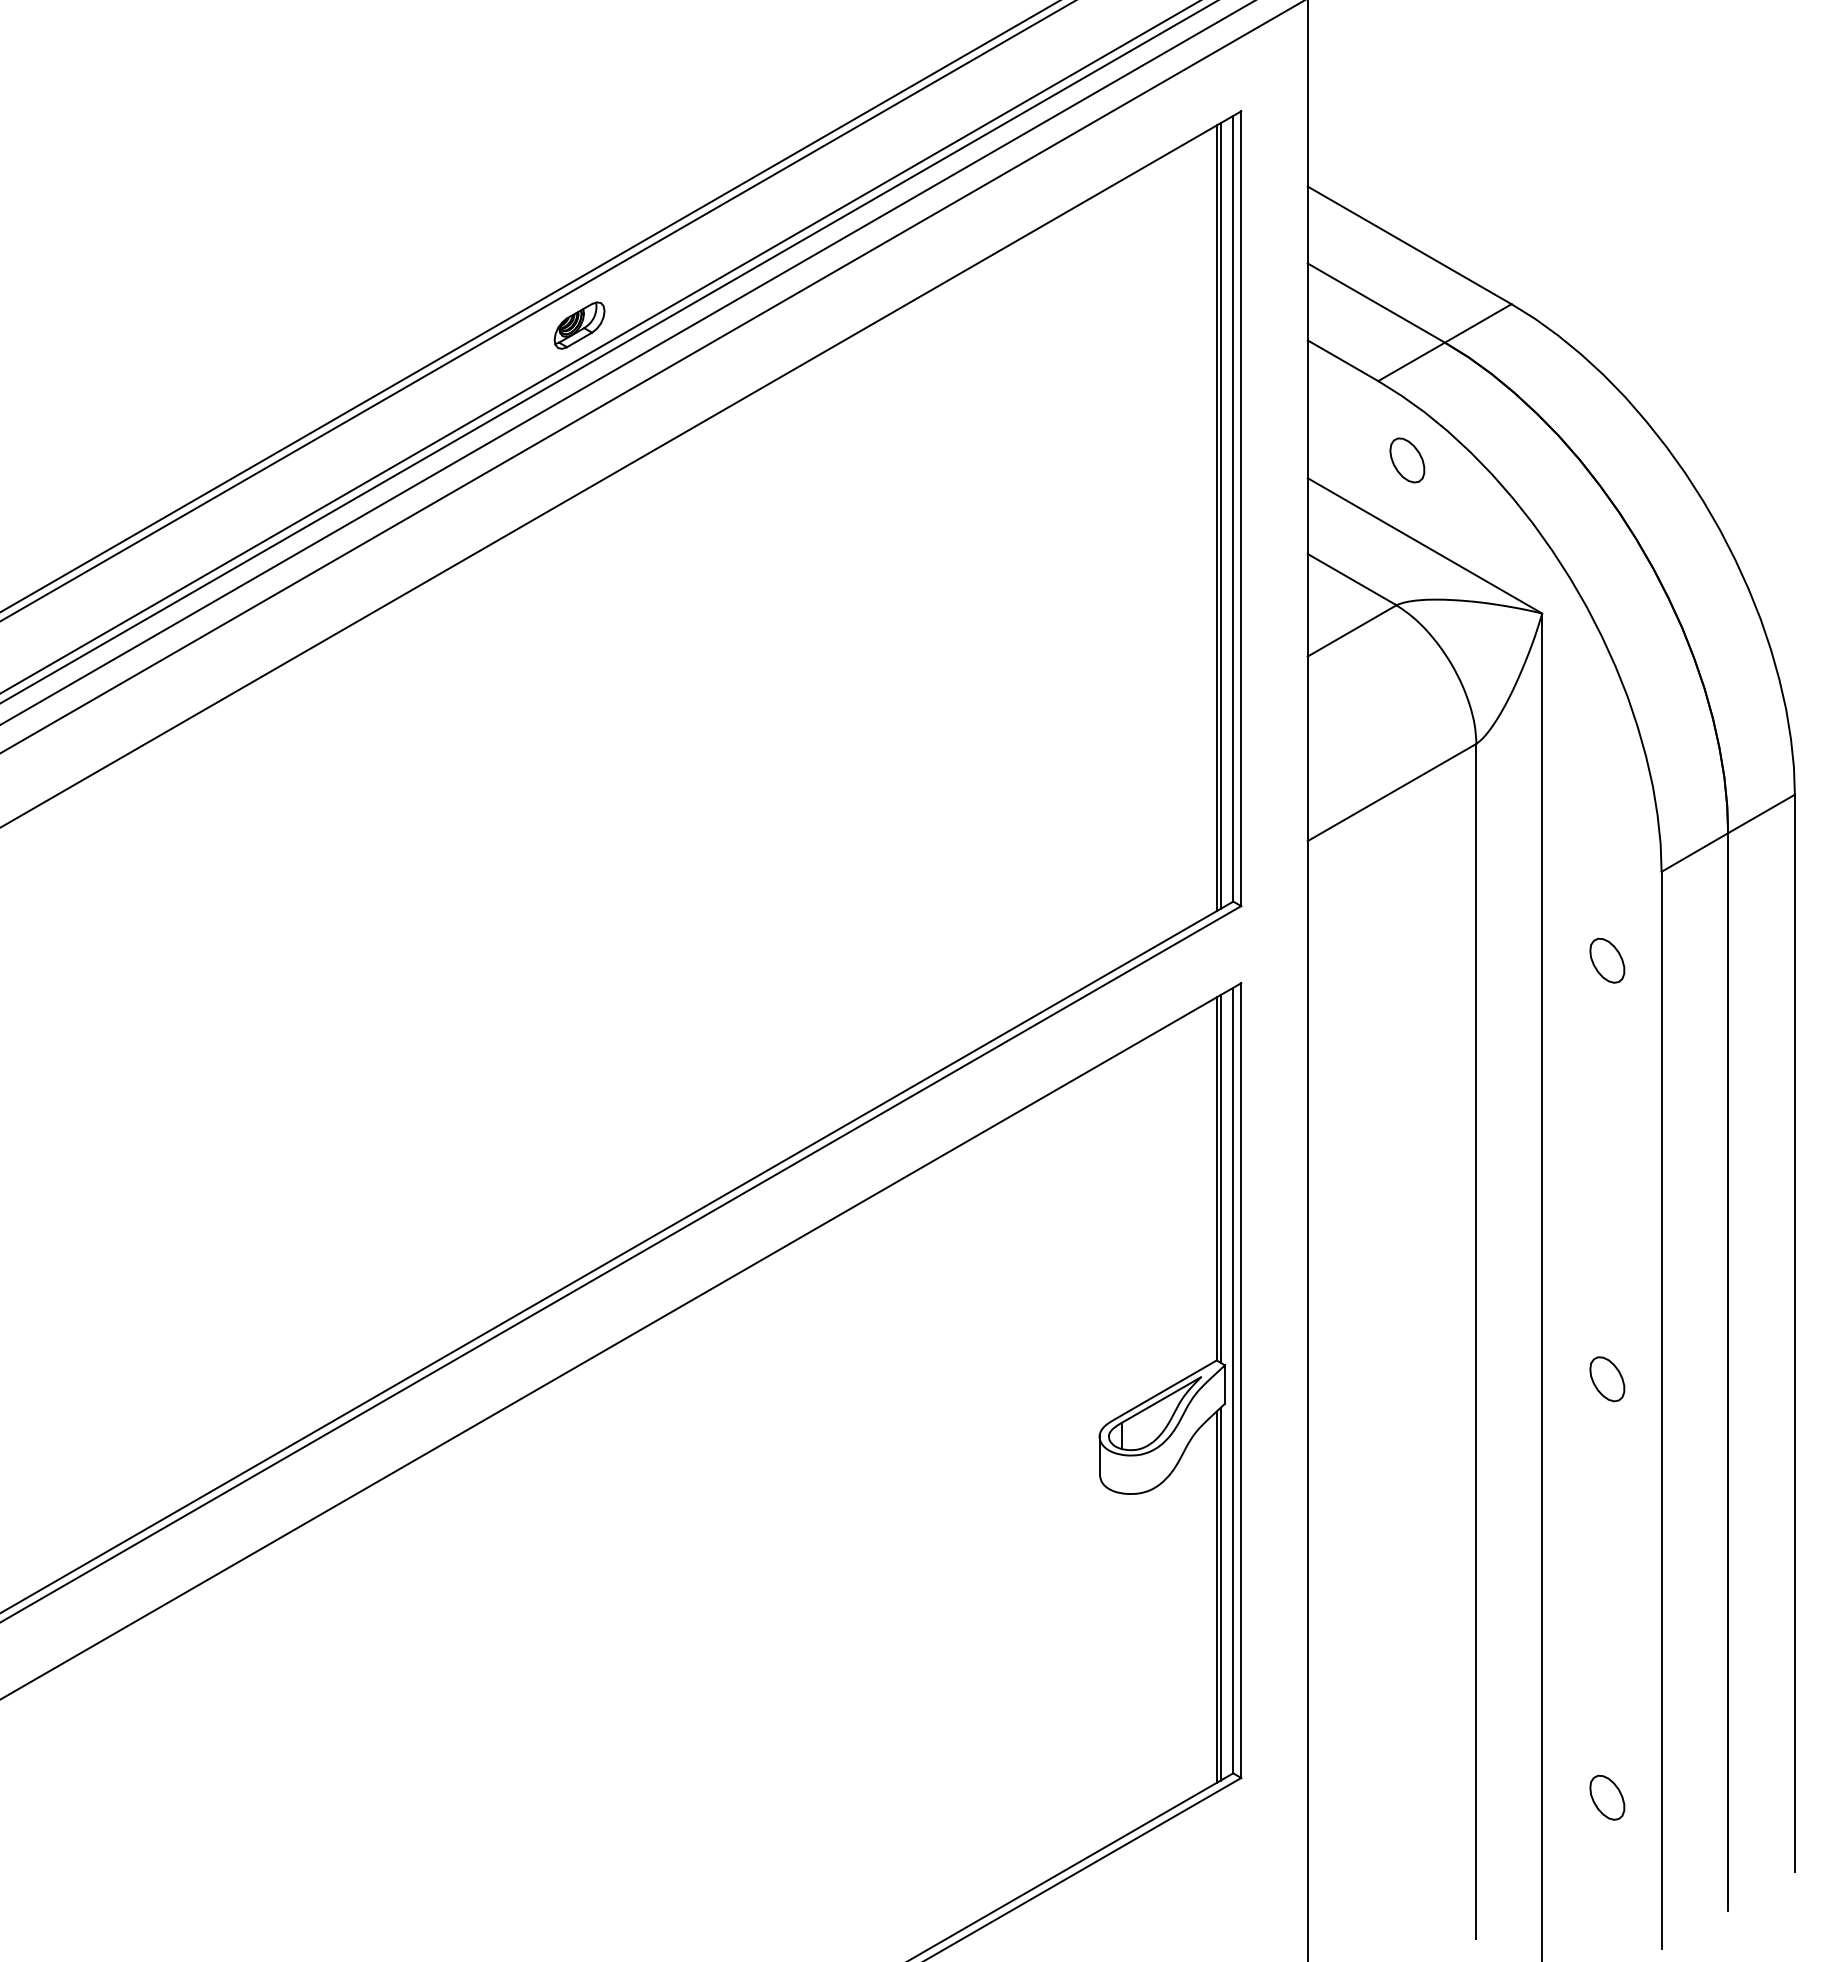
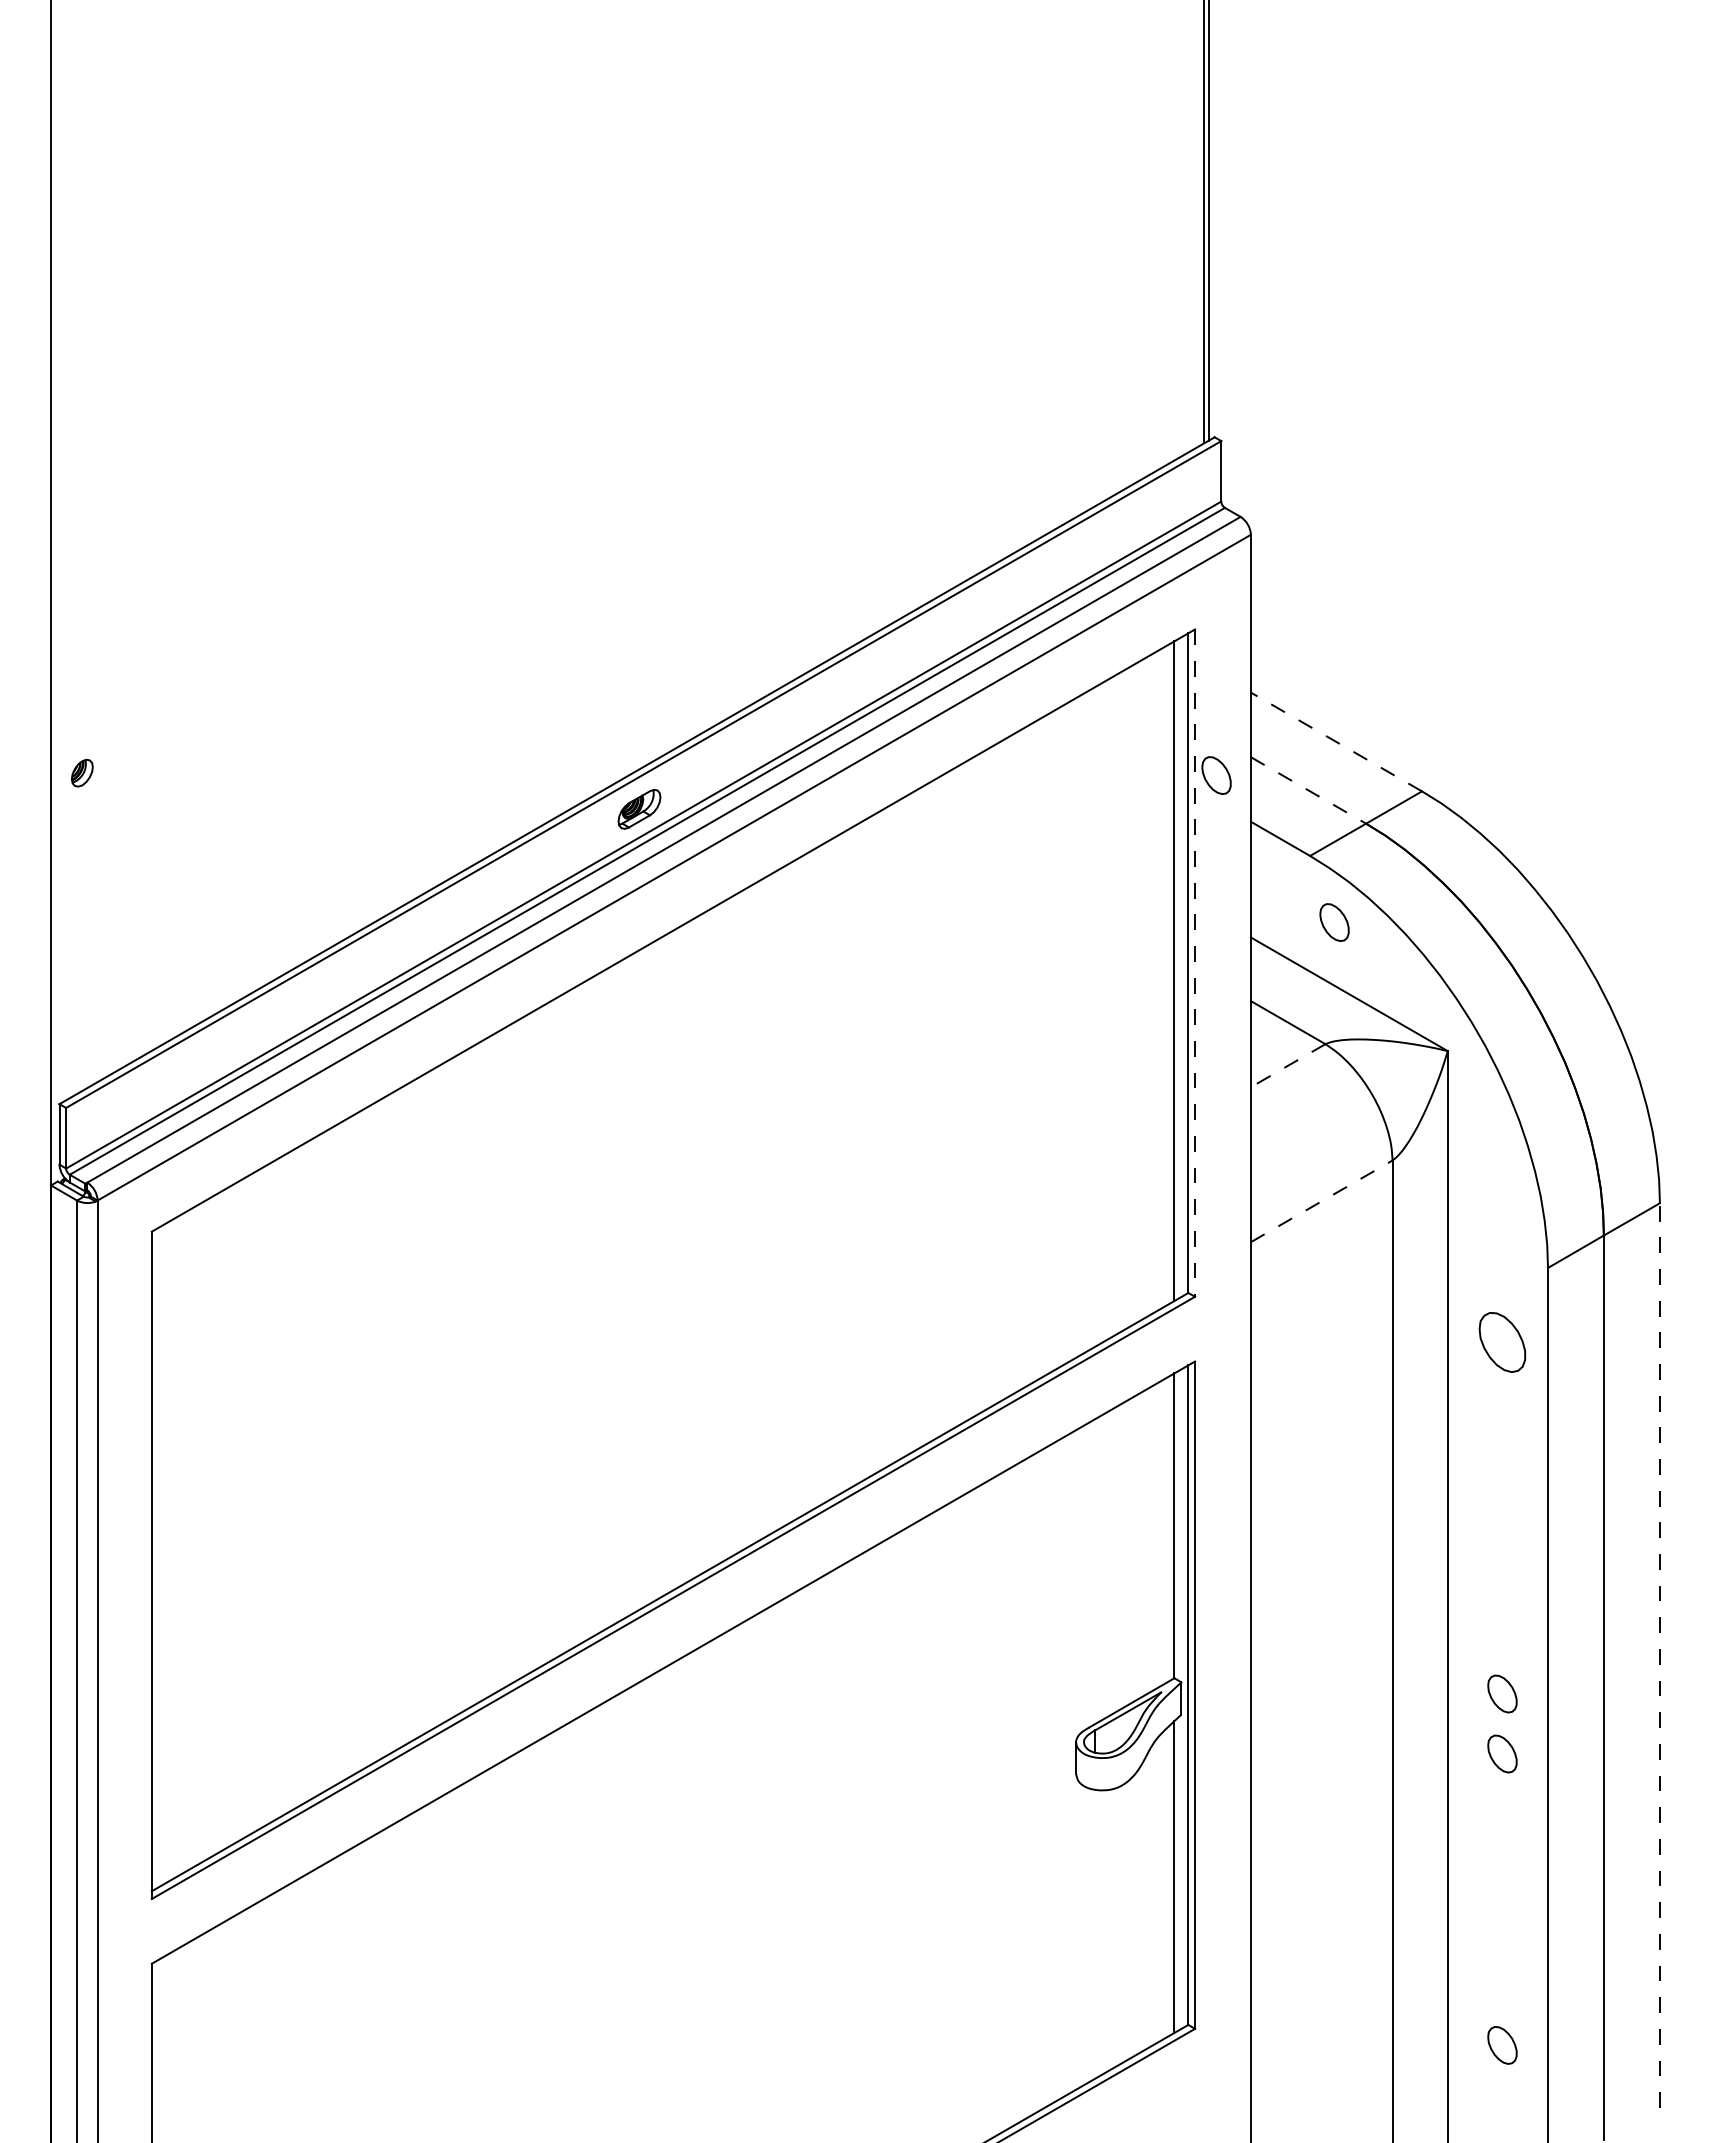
line: (1409, 245) -> (1336, 742), solid -> dashed
part: (1266, 285) -> (1216, 775), added
line: (1376, 303) -> (1308, 790), solid -> dashed
line: (1241, 509) -> (1195, 963), solid -> dashed
line: (1220, 516) -> (1177, 969), removed
line: (1351, 630) -> (1287, 1065), solid -> dashed
line: (1391, 792) -> (1321, 1201), solid -> dashed
part: (1607, 960) -> (1502, 1342), size x1.6
line: (1220, 1178) -> (1177, 1525), removed
line: (1794, 1333) -> (1659, 1655), solid -> dashed
part: (1607, 1450) -> (1502, 1753), added
line: (1220, 1594) -> (1177, 1874), removed

